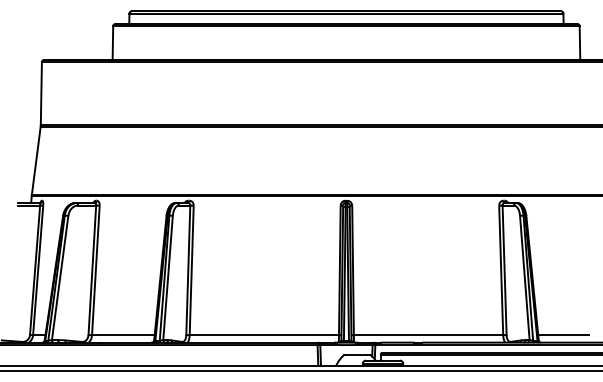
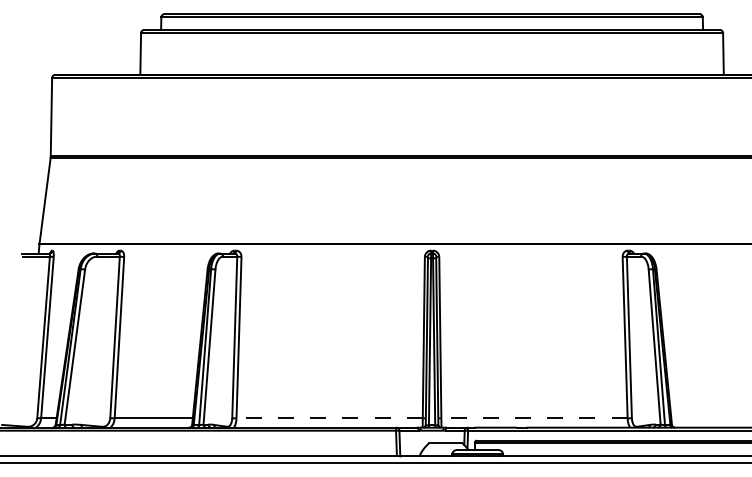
line: (264, 335) -> (329, 418), solid -> dashed
line: (428, 335) -> (534, 418), solid -> dashed
line: (563, 335) -> (703, 418), removed

